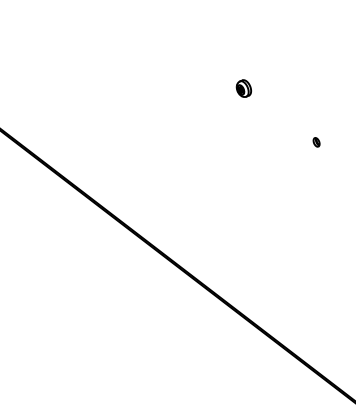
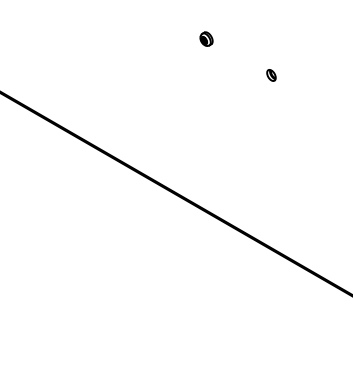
part: (316, 141) -> (271, 74), size x1.6

